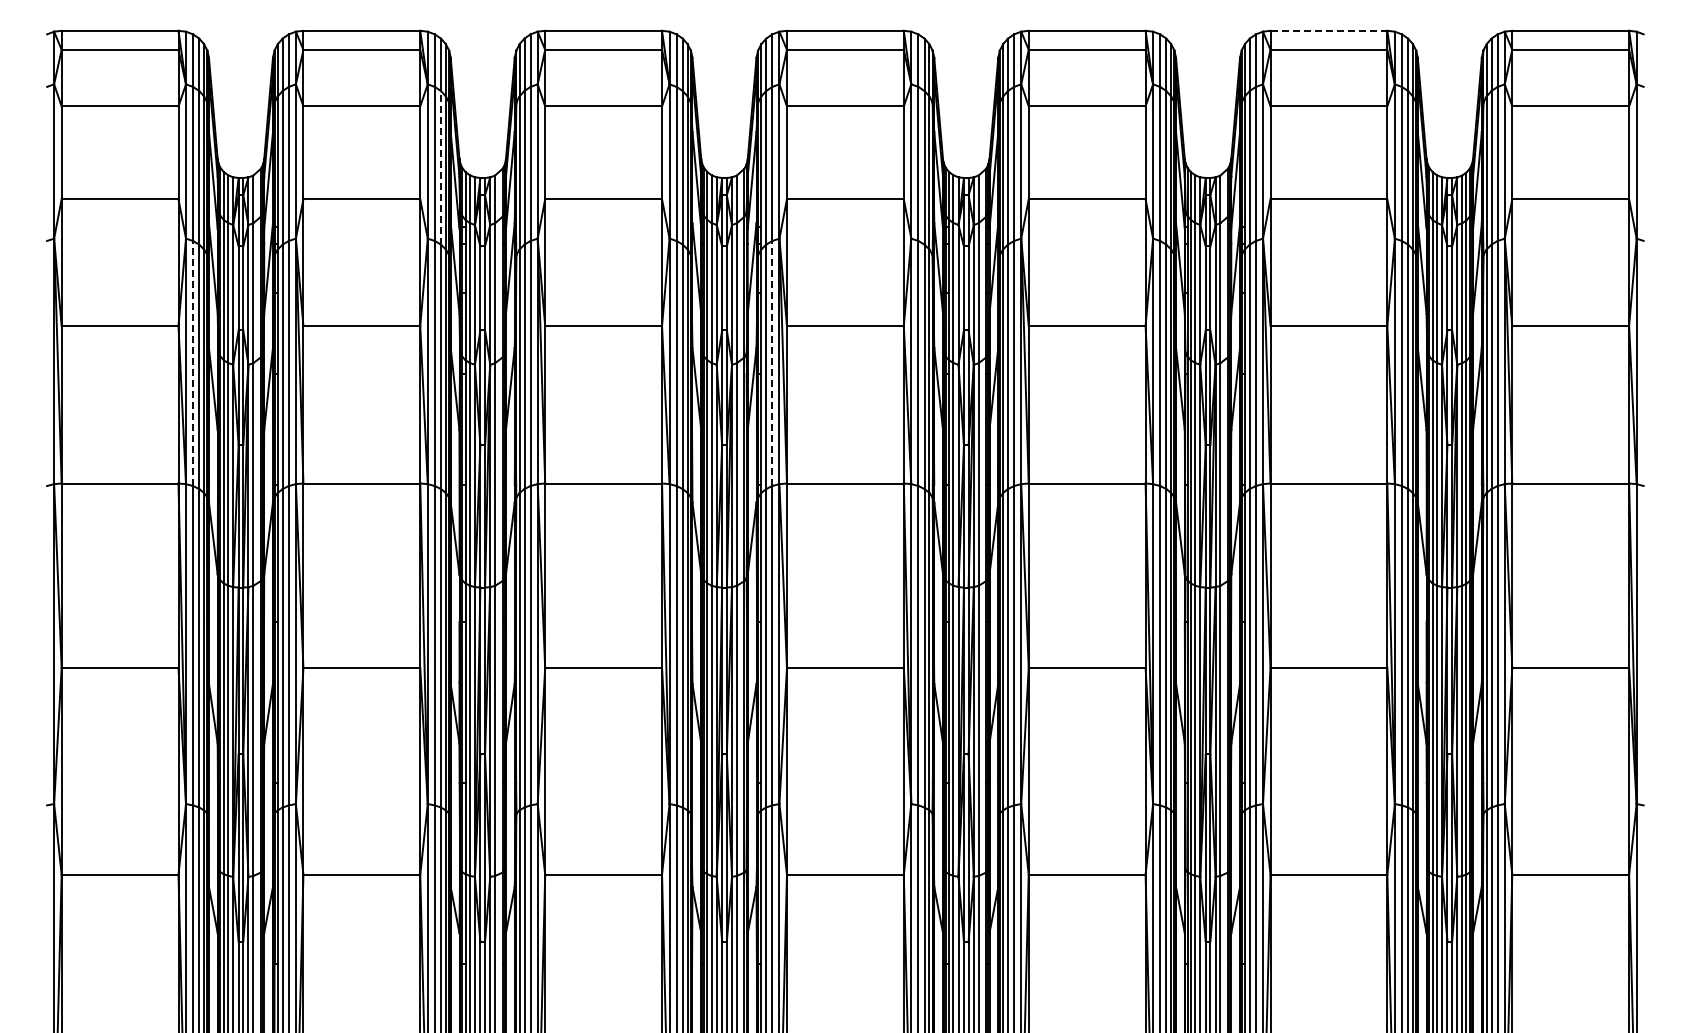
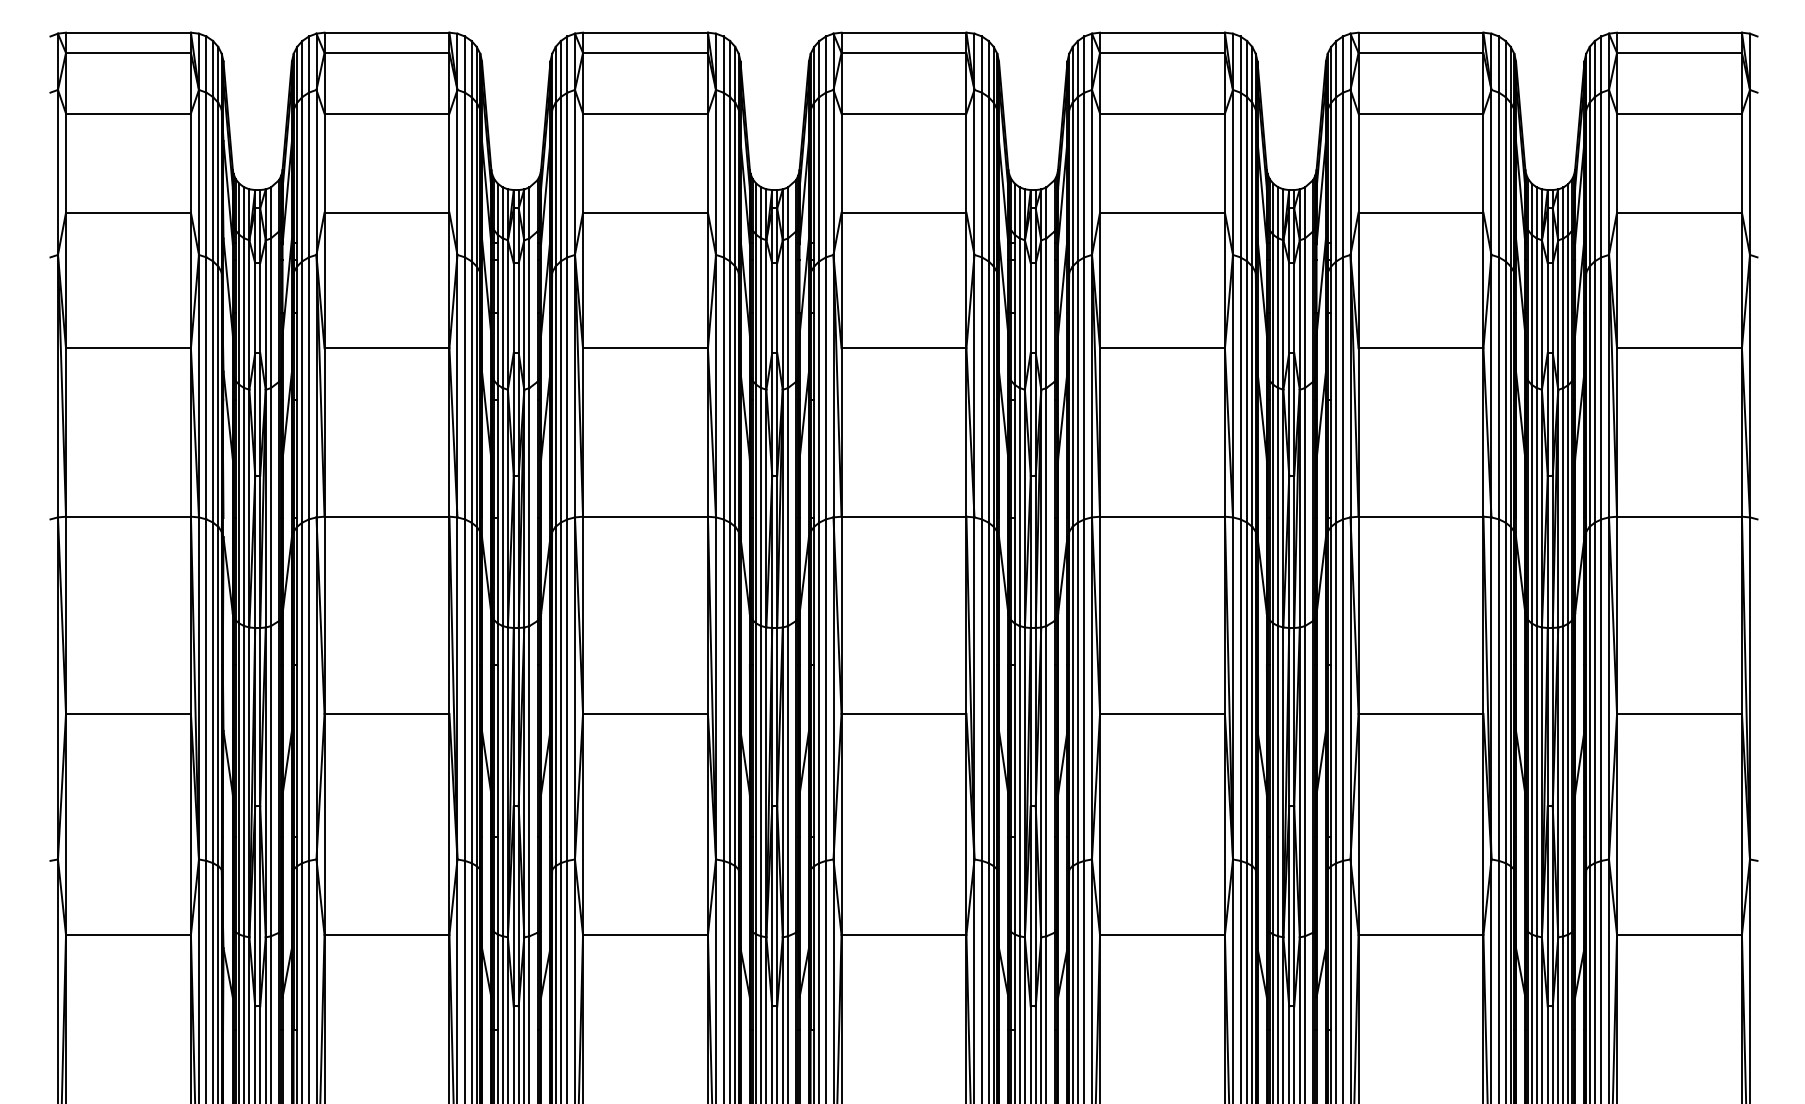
line: (1329, 30) -> (1421, 32), dashed -> solid
line: (440, 167) -> (471, 178), dashed -> solid
line: (193, 363) -> (206, 388), dashed -> solid
line: (772, 363) -> (826, 388), dashed -> solid

